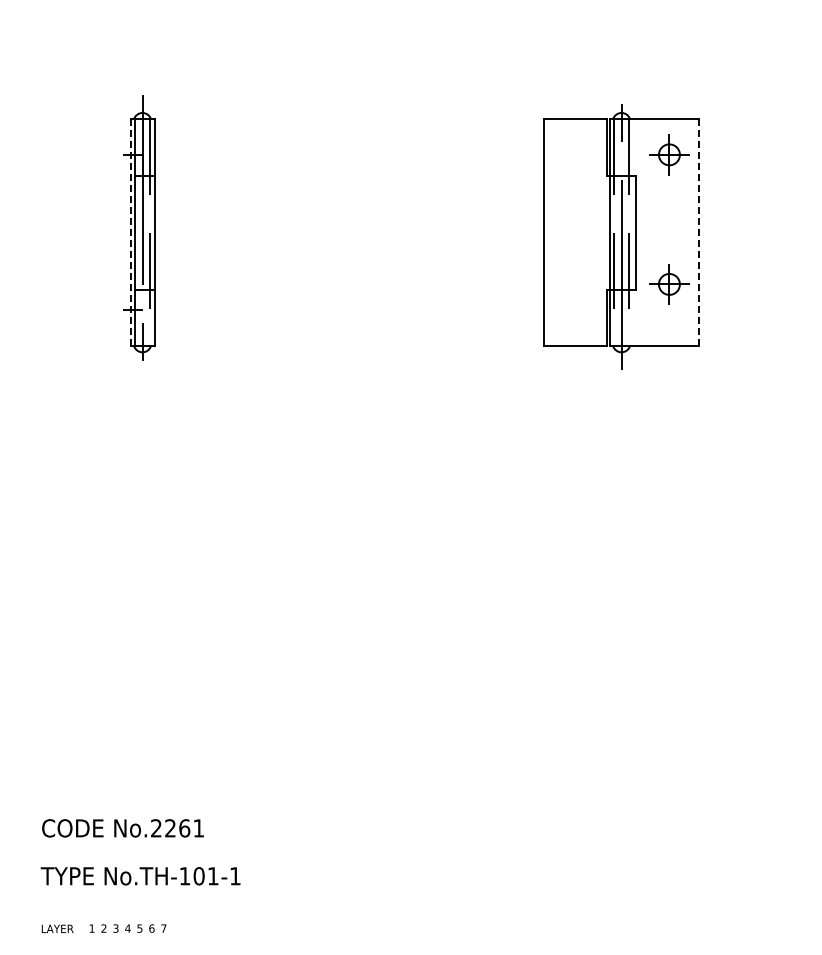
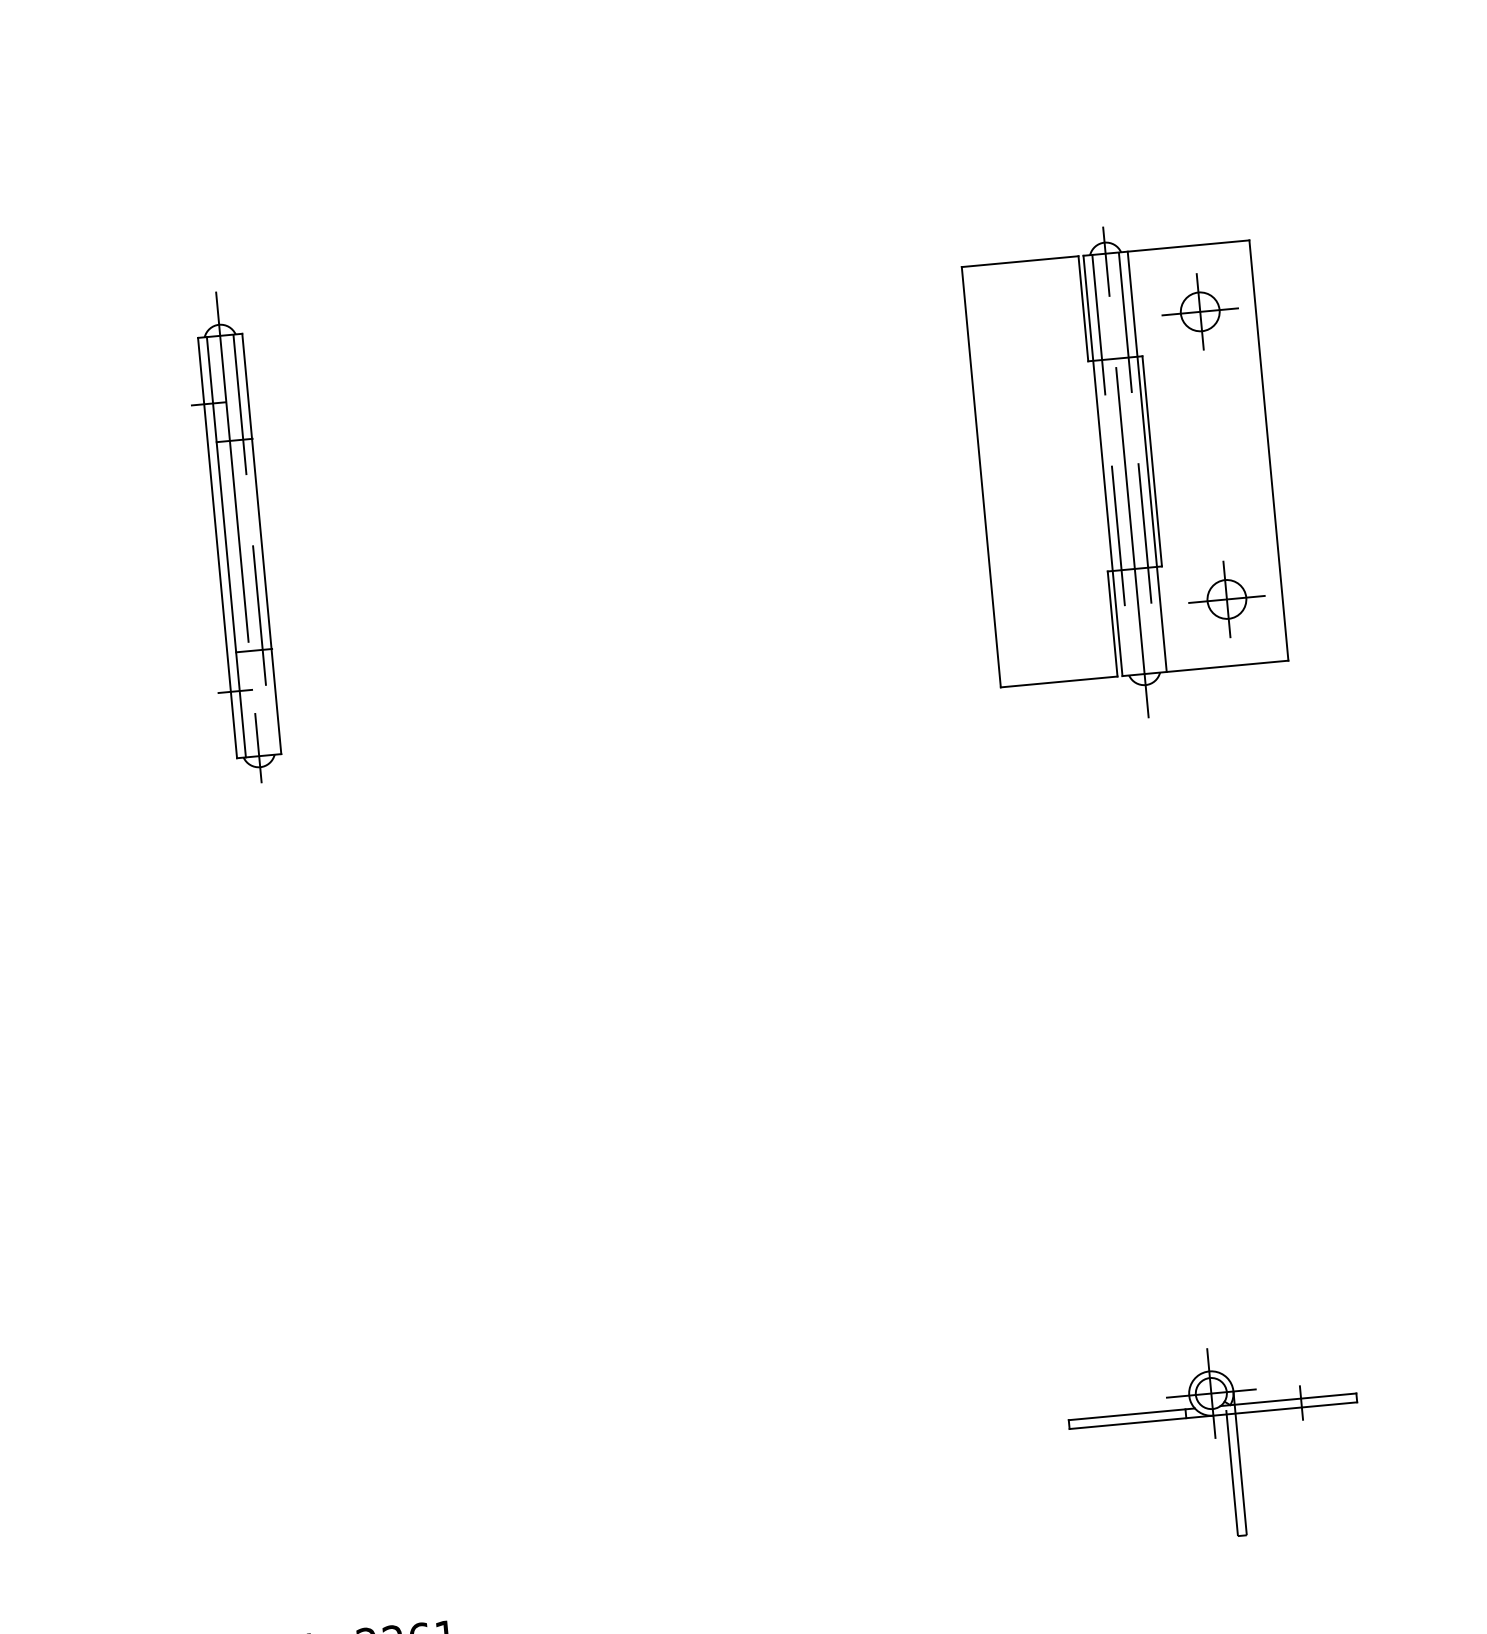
line: (130, 232) -> (217, 547), dashed -> solid
line: (633, 232) -> (1147, 461), added
line: (699, 232) -> (1269, 450), dashed -> solid
part: (669, 284) -> (1227, 599), moved
part: (621, 762) -> (1215, 1443), added

